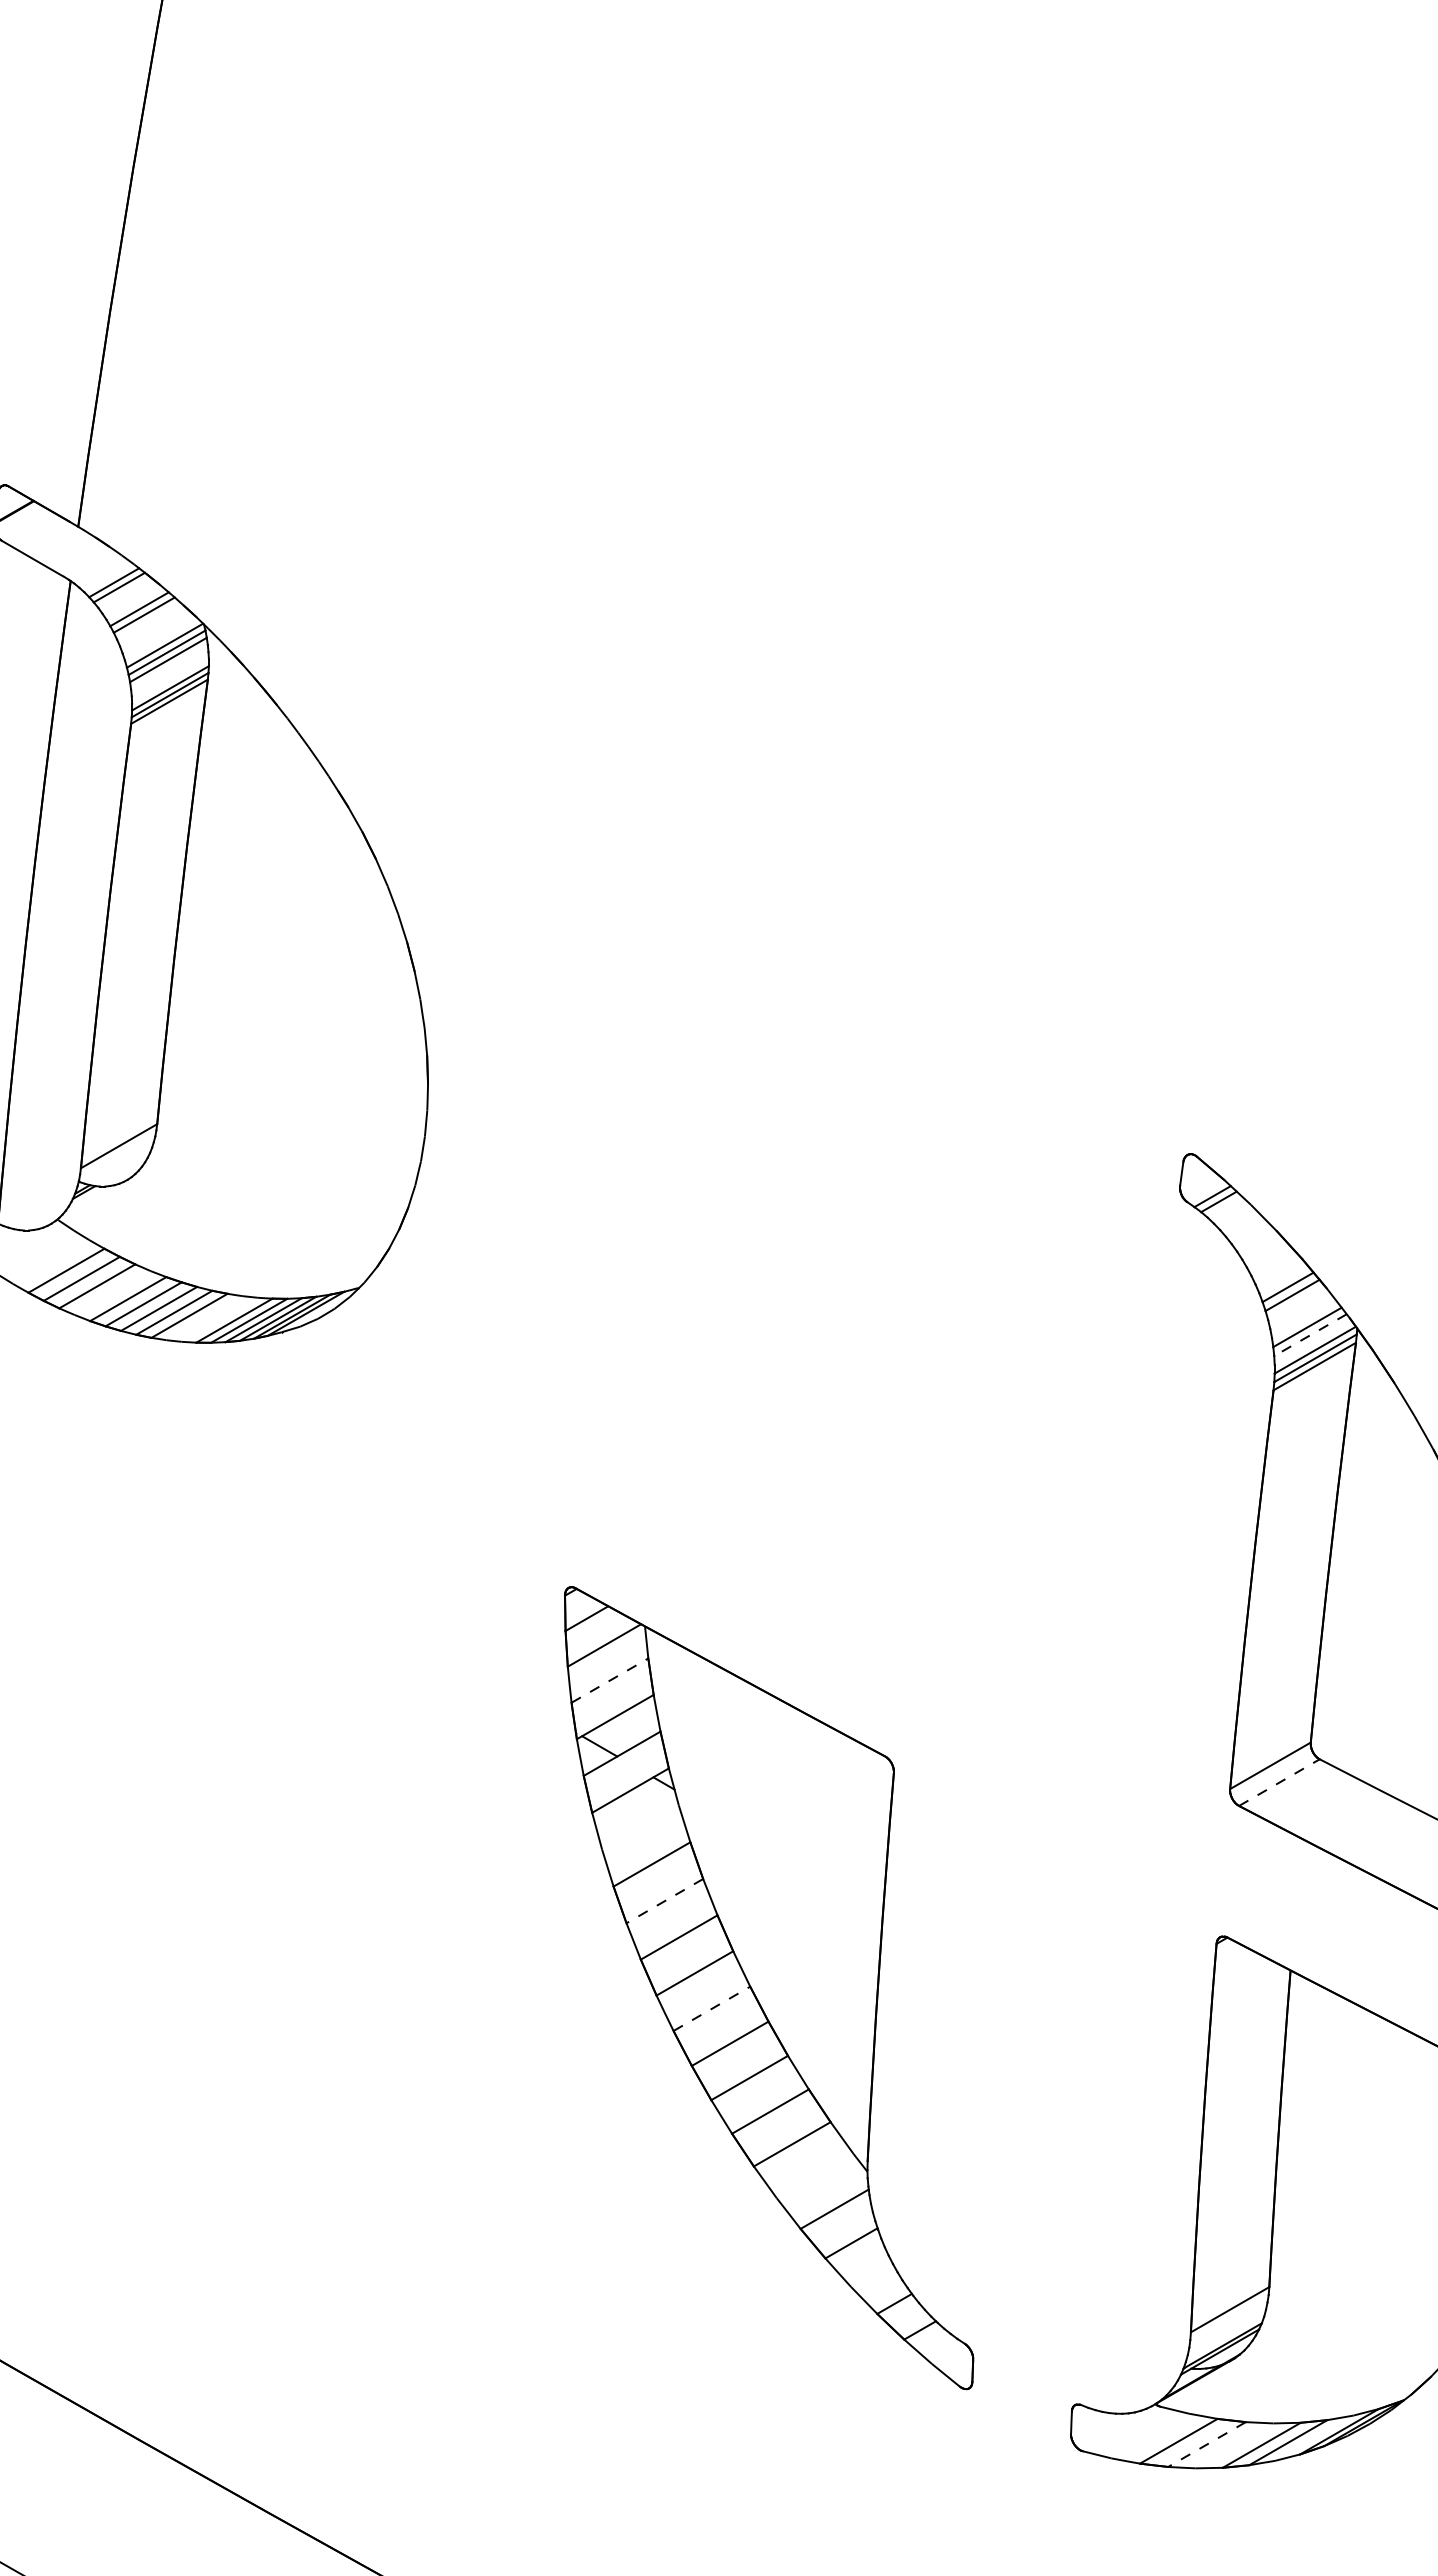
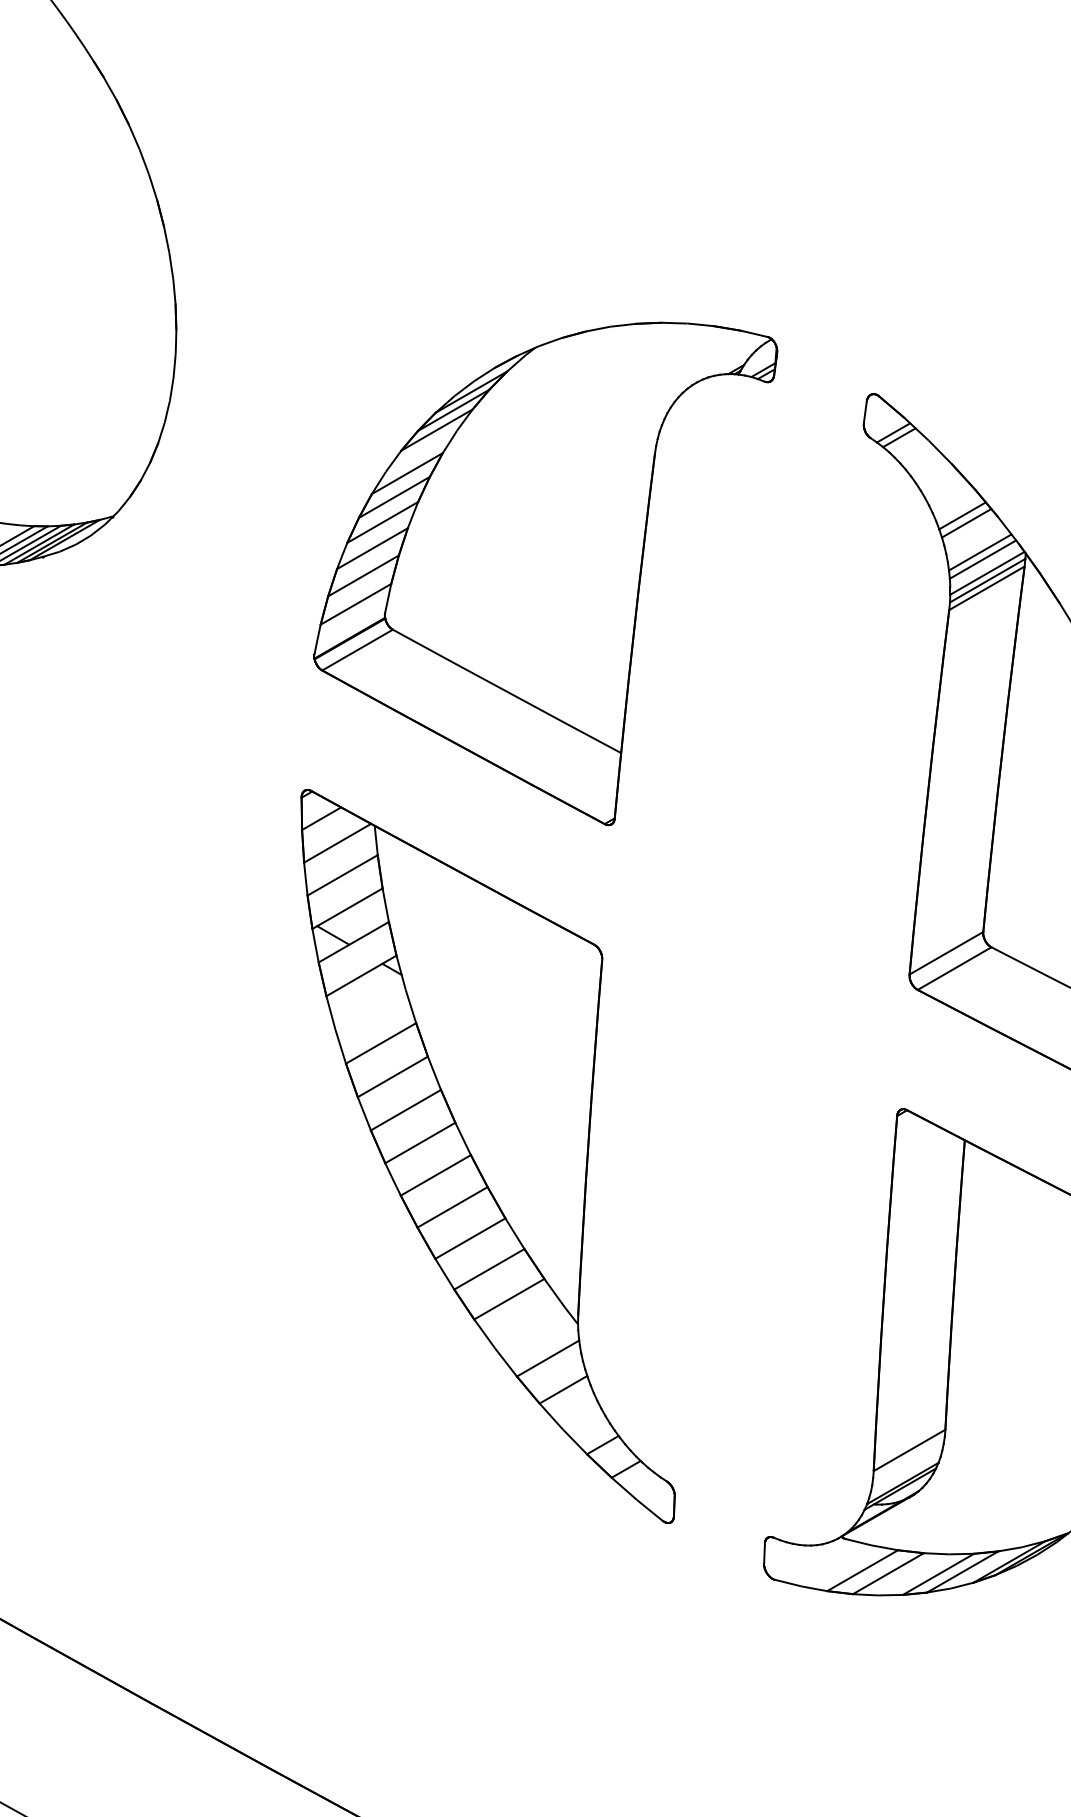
line: (1310, 1335) -> (983, 559), dashed -> solid
part: (832, 1350) -> (546, 573), added
line: (610, 1680) -> (343, 875), dashed -> solid
line: (1279, 1782) -> (954, 968), dashed -> solid
line: (664, 1901) -> (392, 1077), dashed -> solid
line: (712, 2008) -> (436, 1175), dashed -> solid
line: (1207, 2444) -> (888, 1573), dashed -> solid

